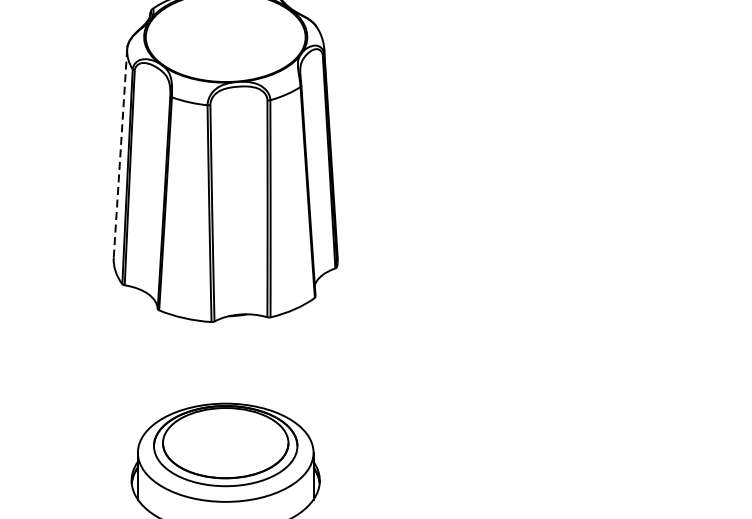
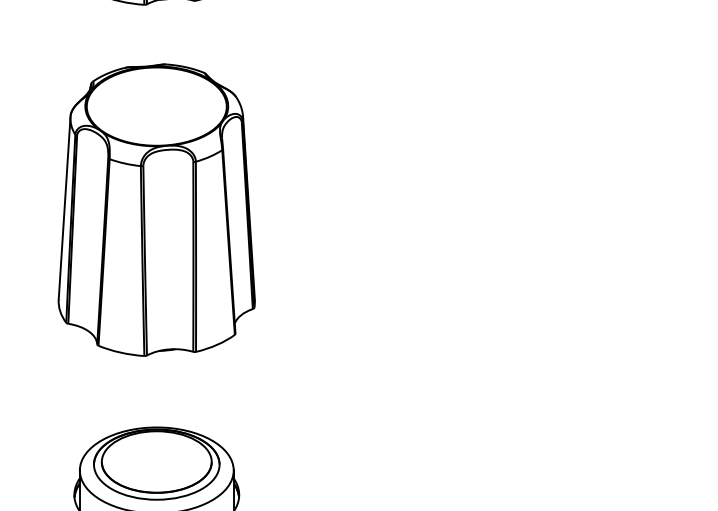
line: (120, 153) -> (64, 208), dashed -> solid

